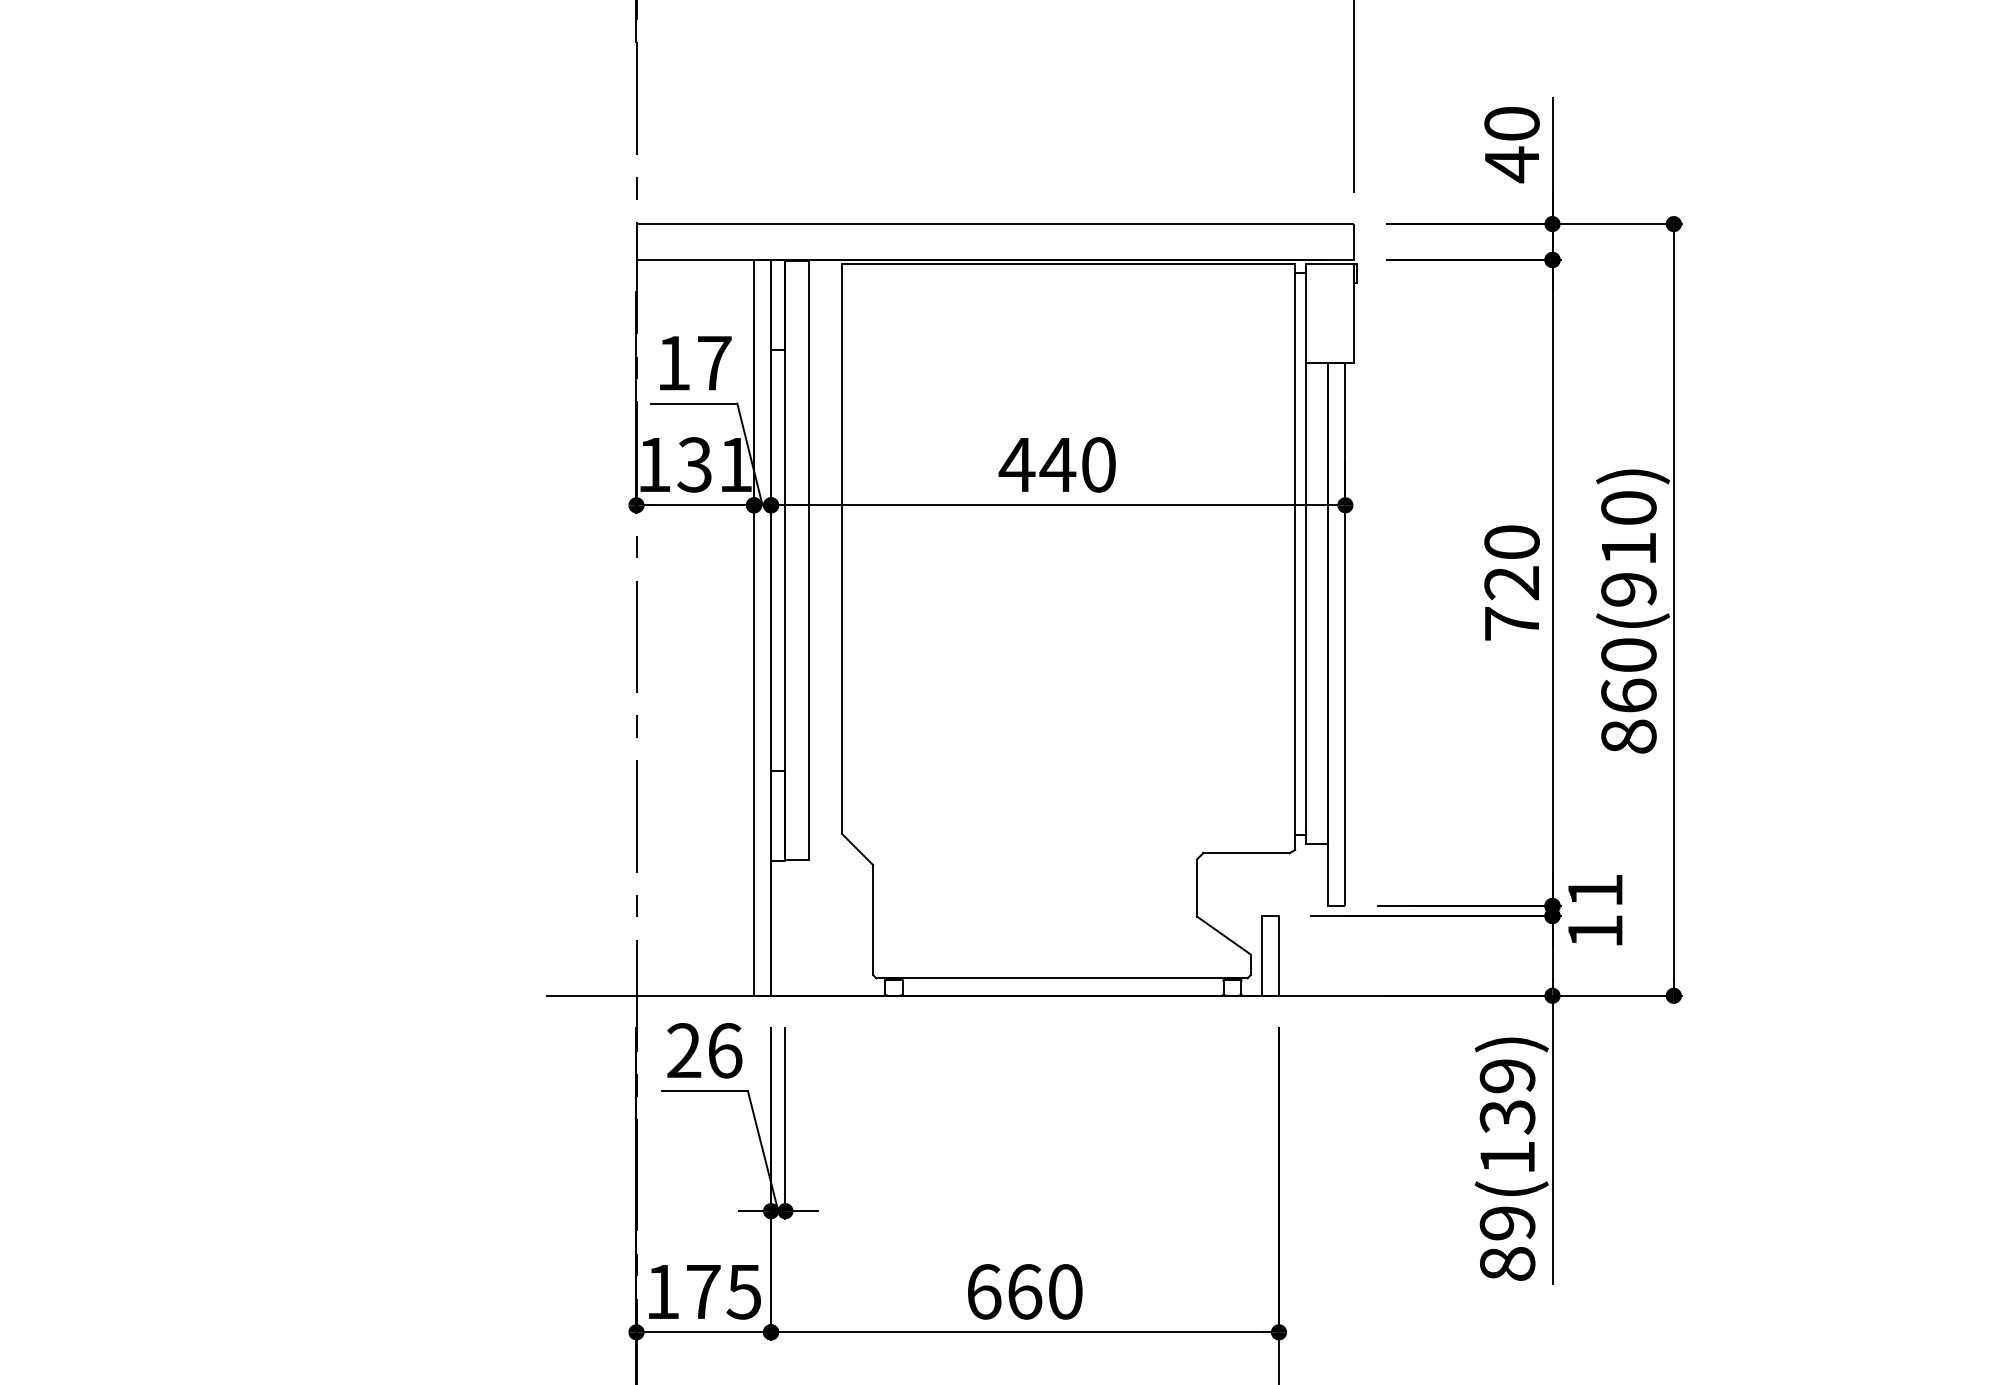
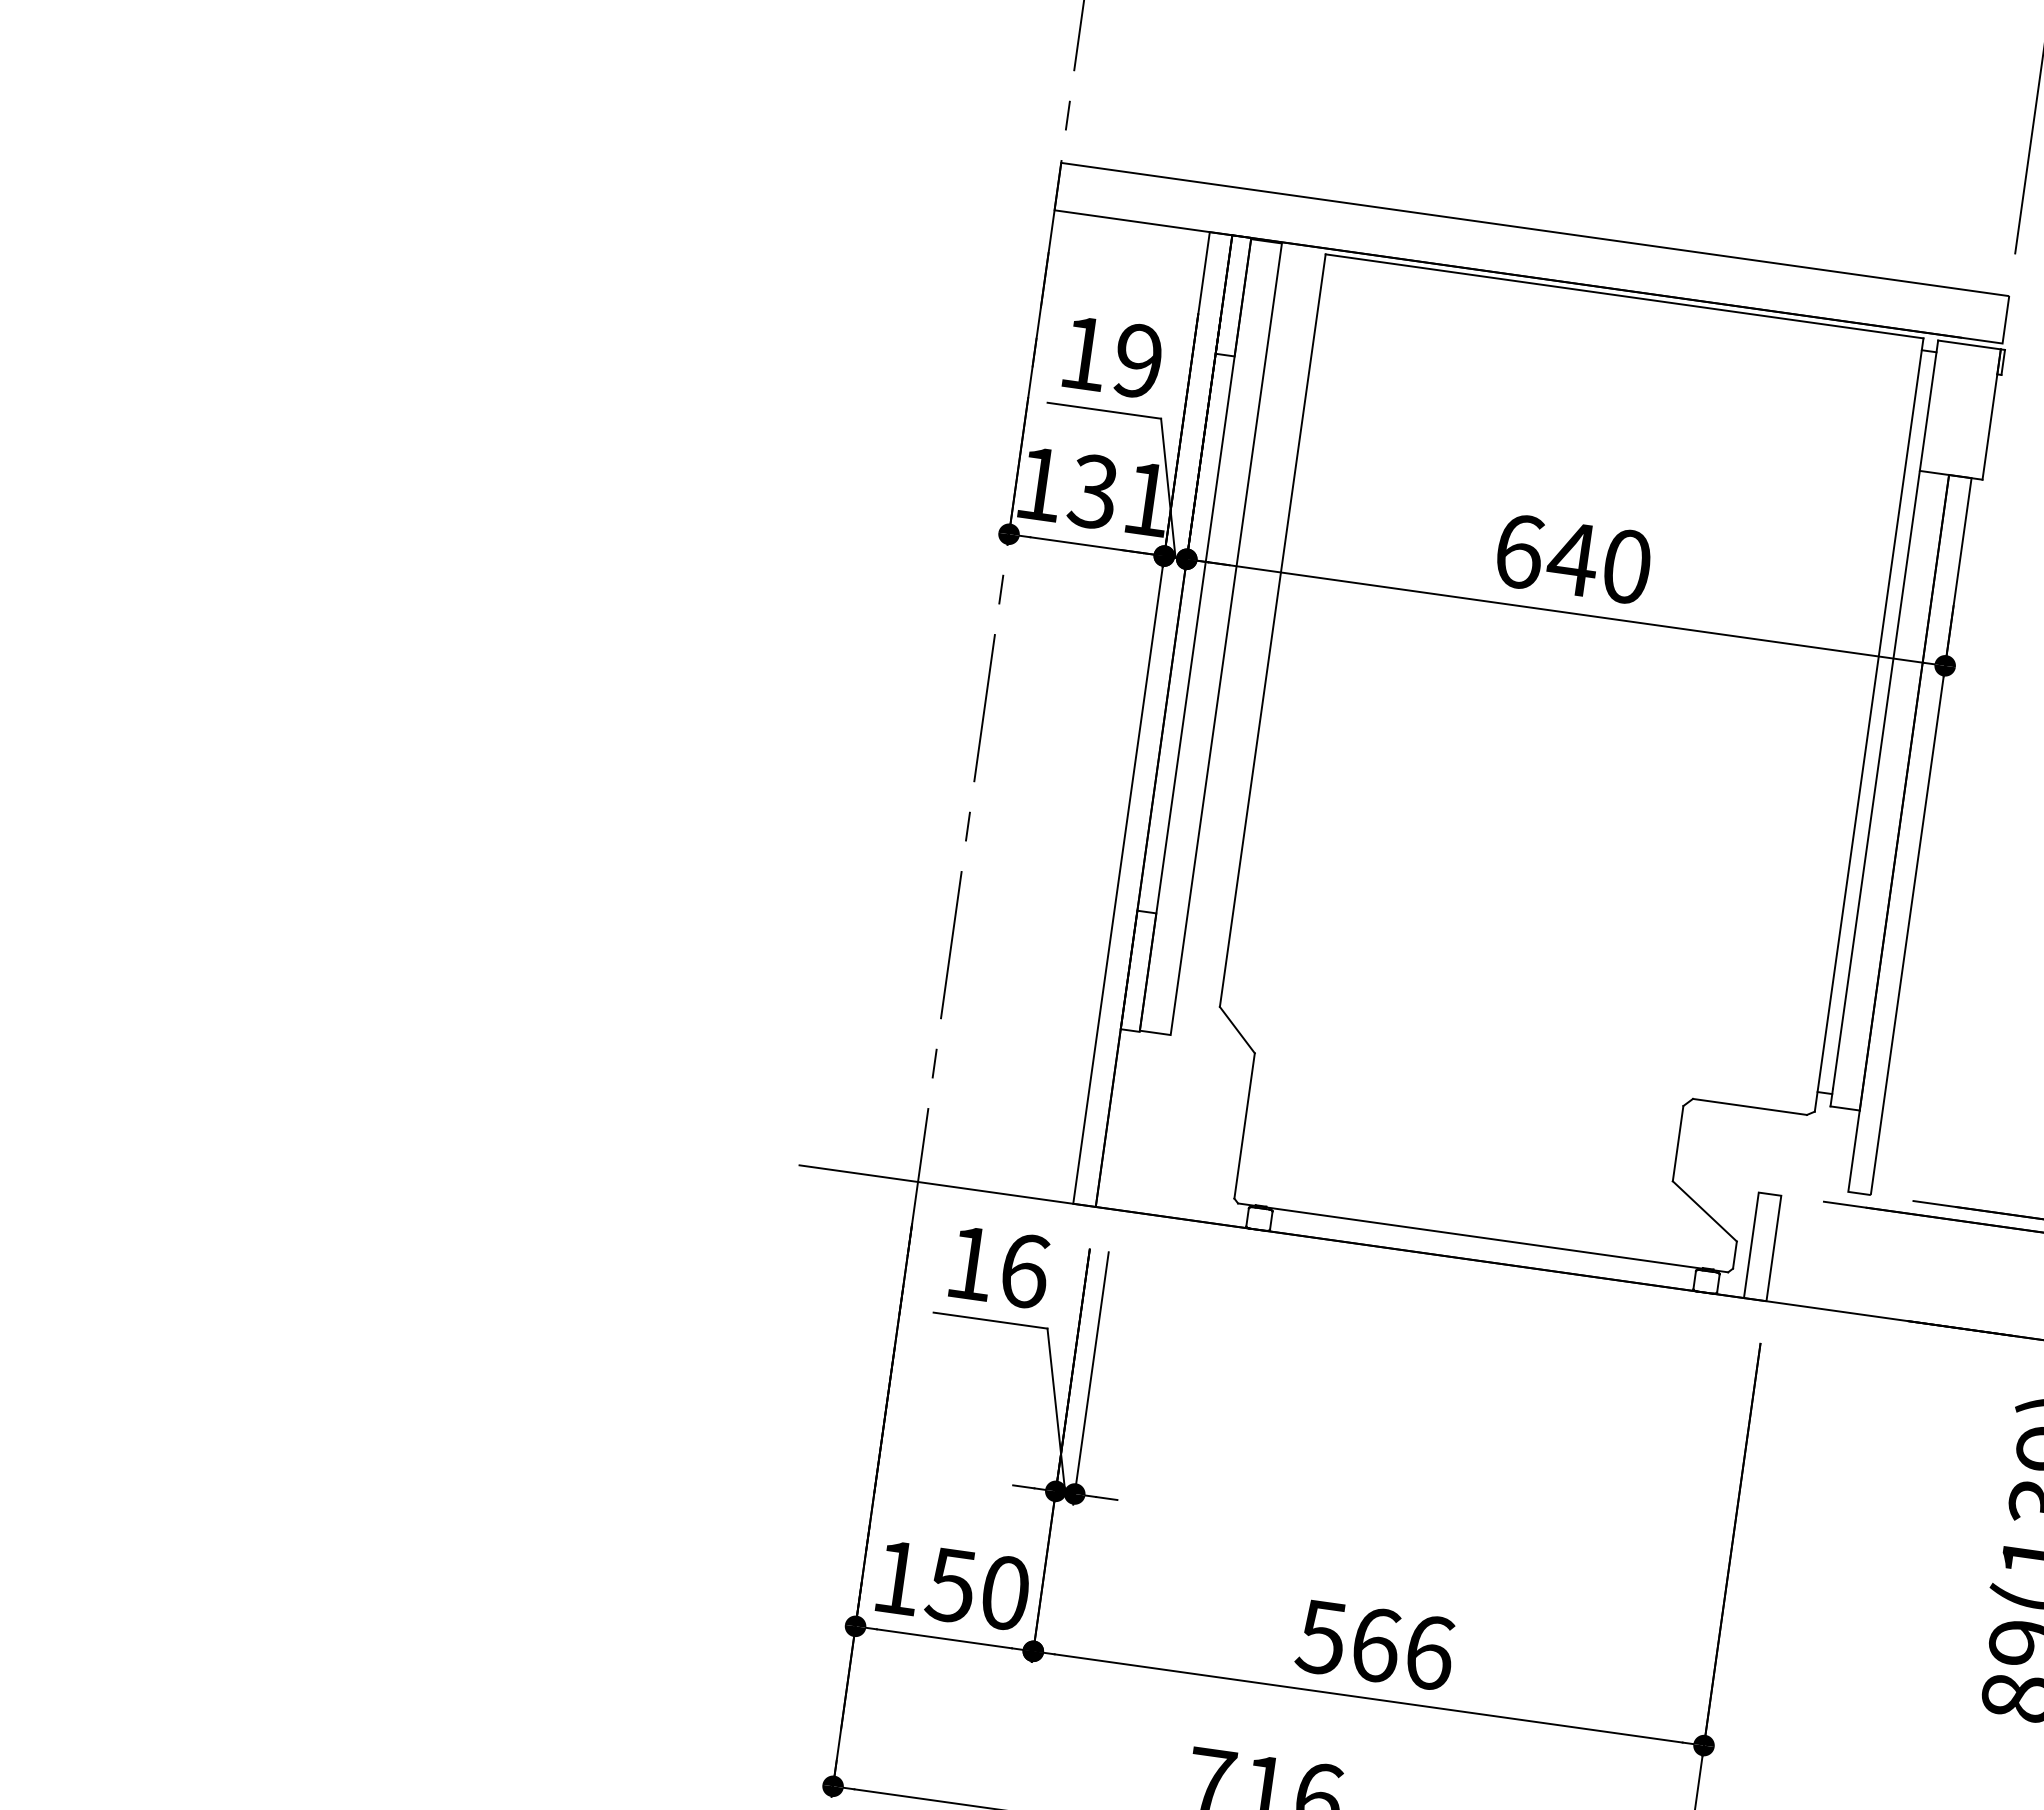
text: (714, 363) -> (1138, 361), 17 -> 19
text: (1016, 464) -> (1518, 550), 440 -> 640
text: (684, 1050) -> (971, 1263), 26 -> 16
text: (723, 1291) -> (978, 1588), 175 -> 150
text: (1024, 1291) -> (1375, 1644), 660 -> 566

